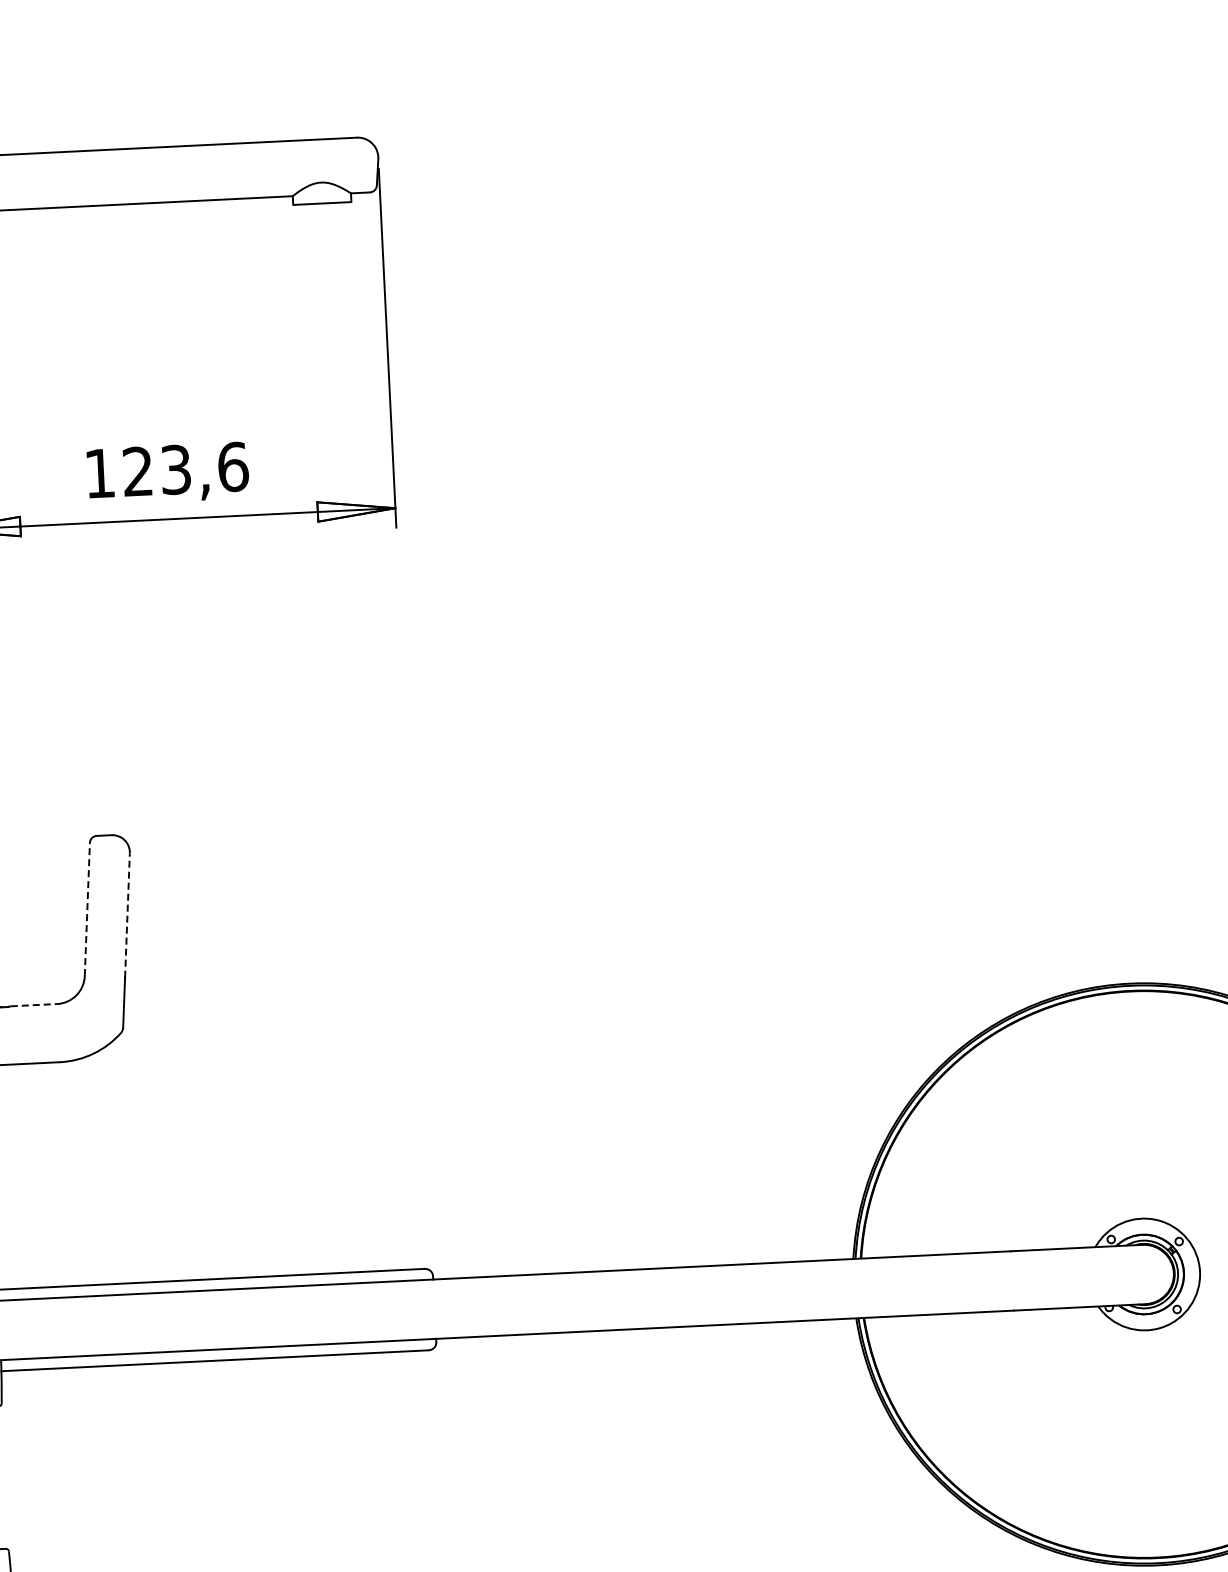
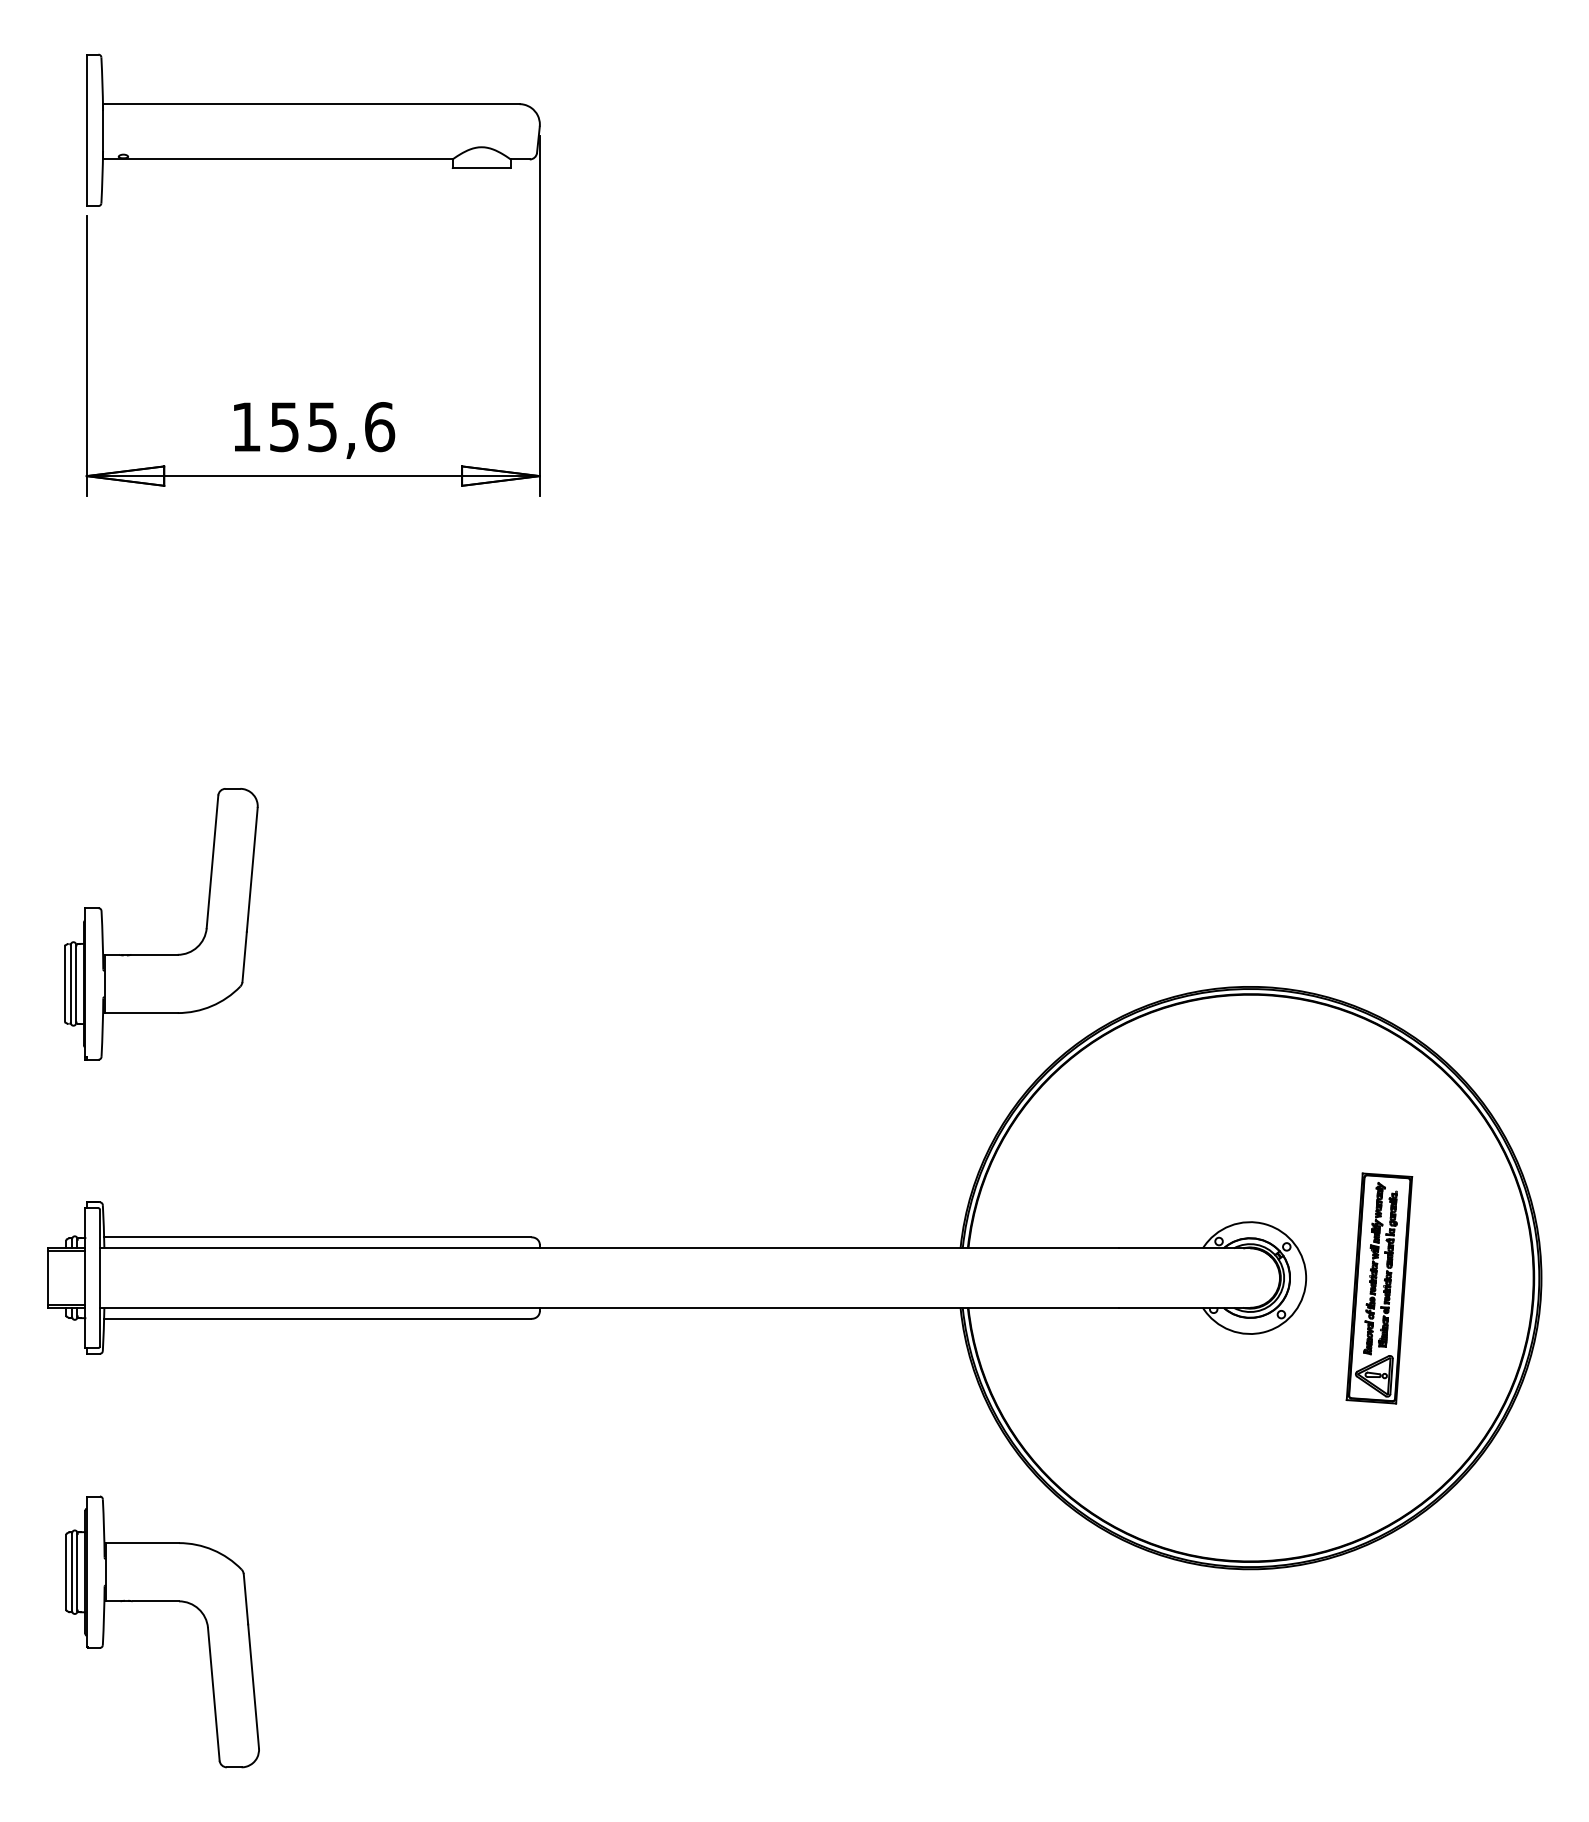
text: (157, 471) -> (303, 427), 123,6 -> 155,6
line: (87, 909) -> (212, 861), dashed -> solid
line: (127, 915) -> (252, 869), dashed -> solid
line: (33, 1004) -> (154, 954), dashed -> solid

